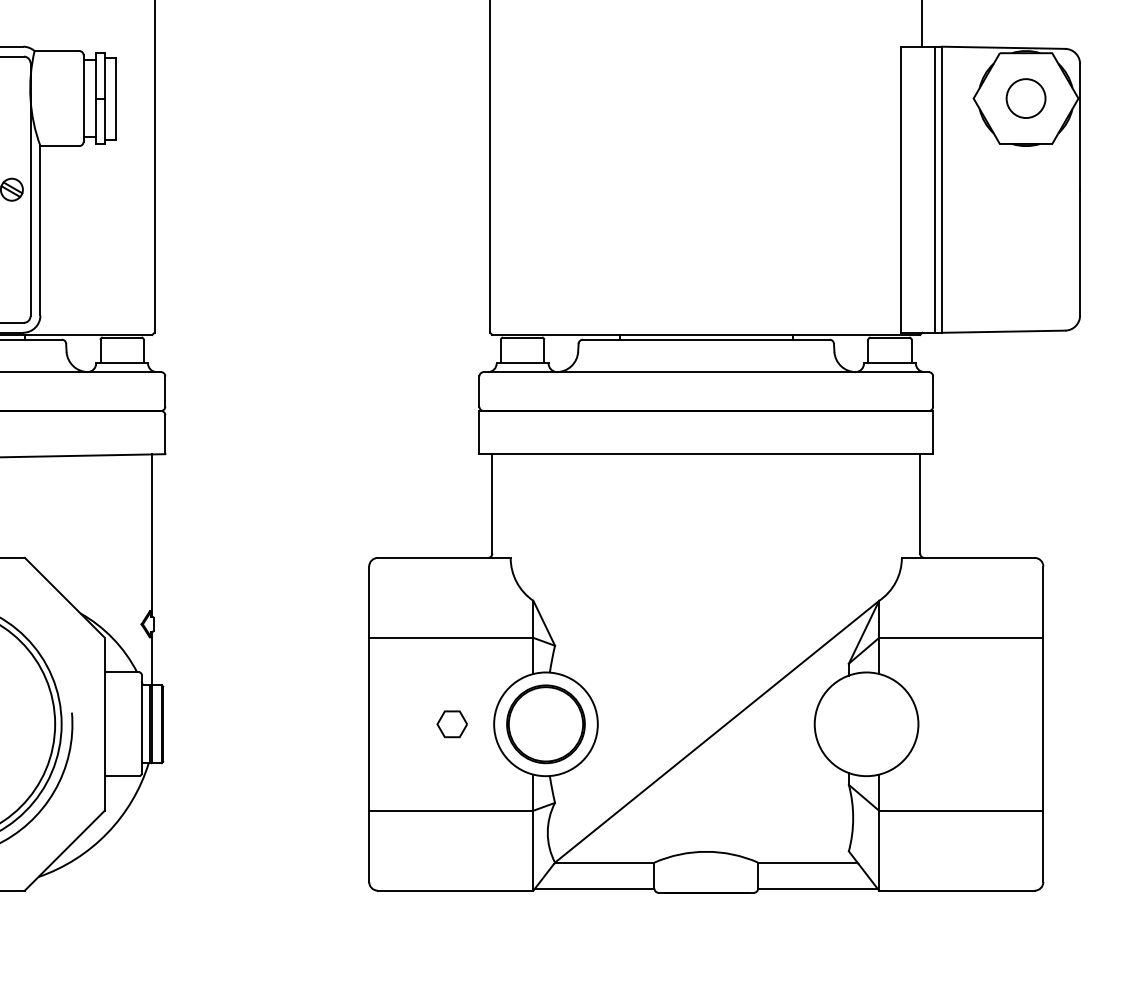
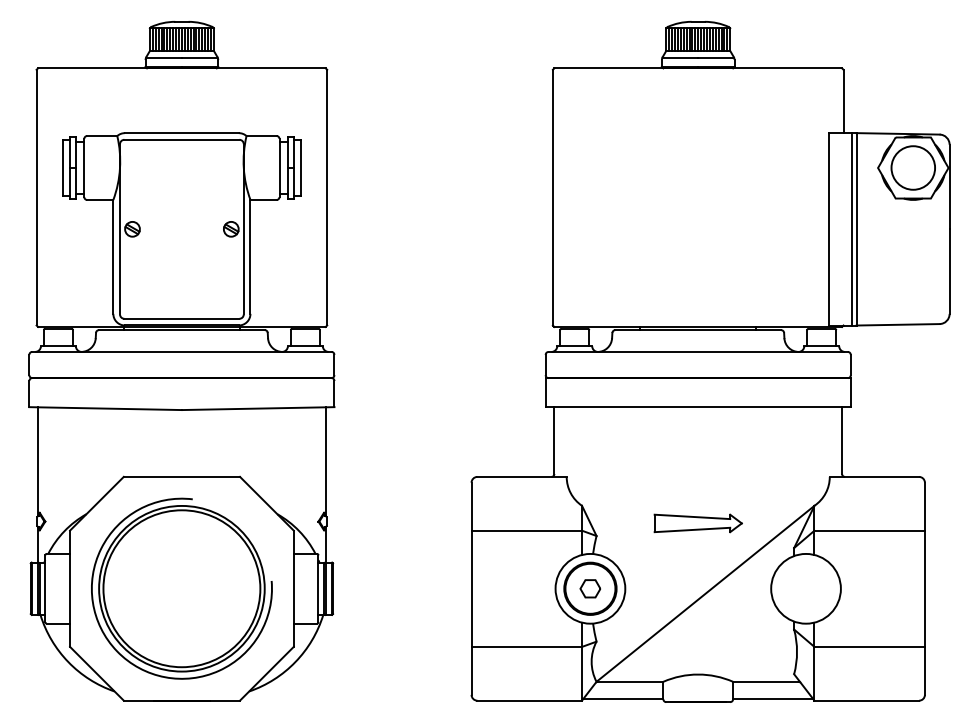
circle: (1026, 97) -> (913, 167), size x1.67
part: (705, 627) -> (697, 523), added
part: (450, 723) -> (589, 588), moved

